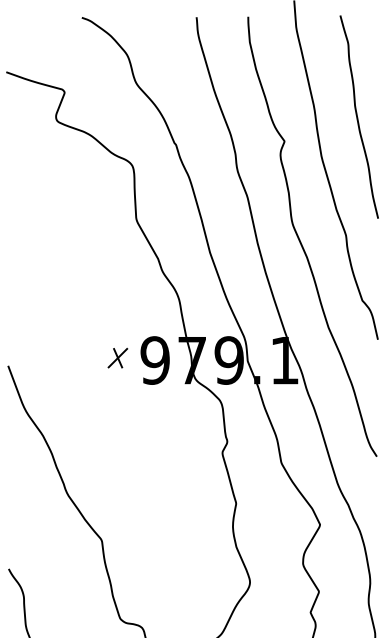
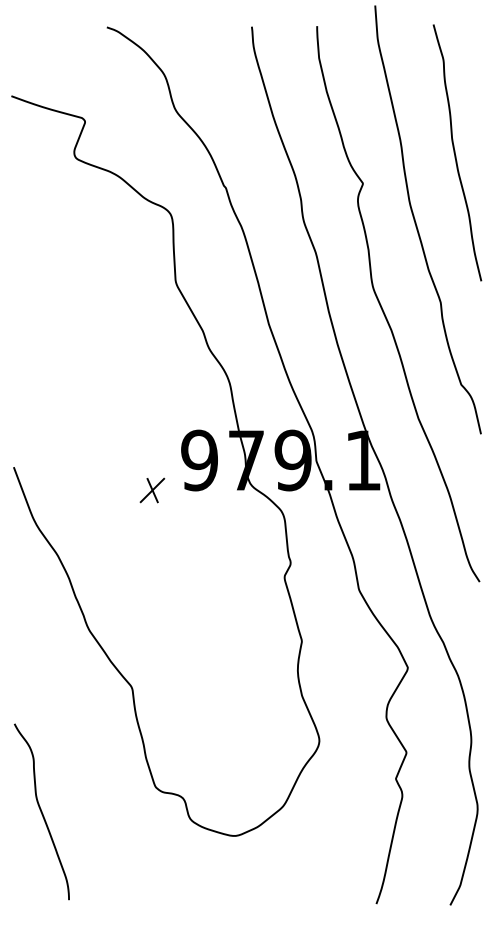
part: (117, 358) -> (152, 490), moved

